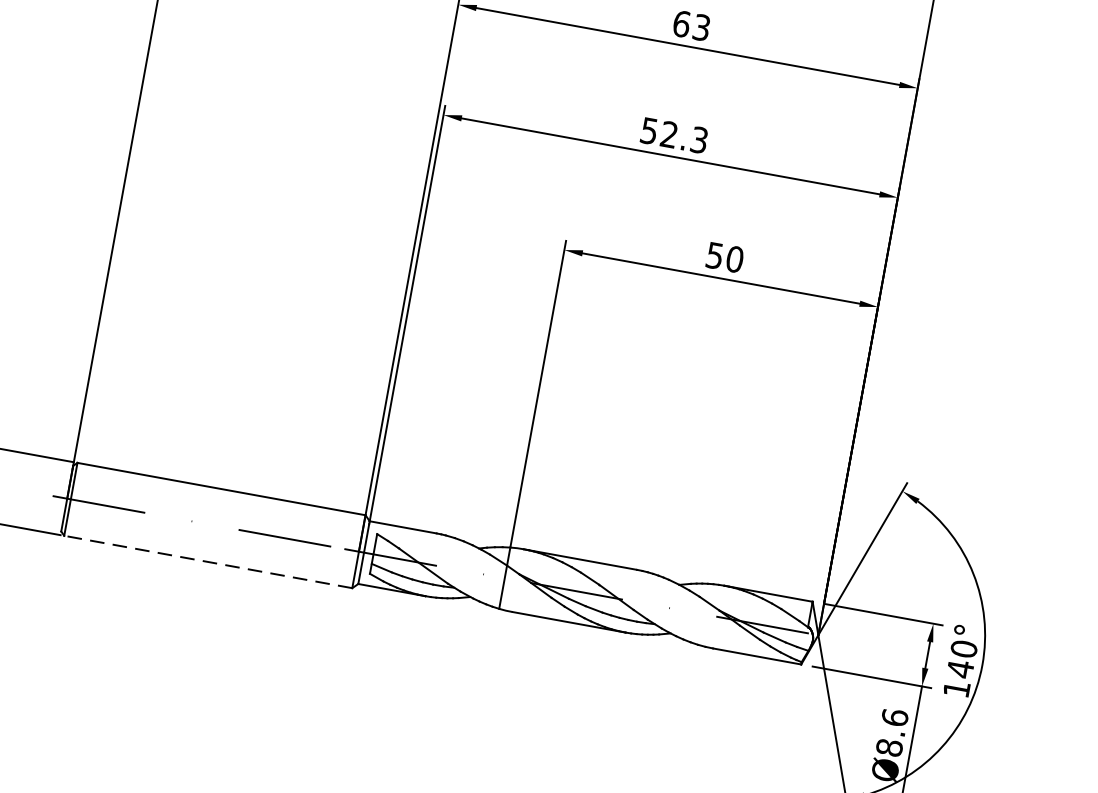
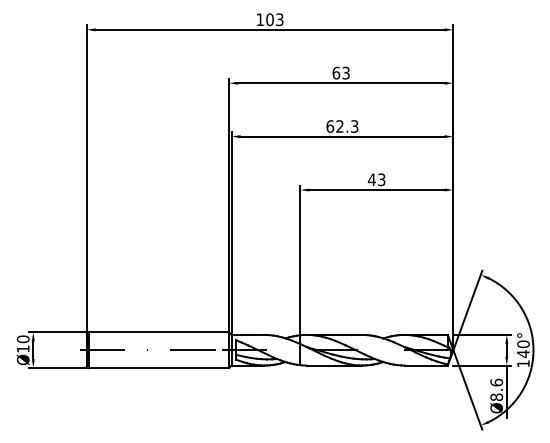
text: (649, 131) -> (330, 126), 52.3 -> 62.3
text: (724, 256) -> (376, 179), 50 -> 43
line: (207, 562) -> (158, 368), dashed -> solid

